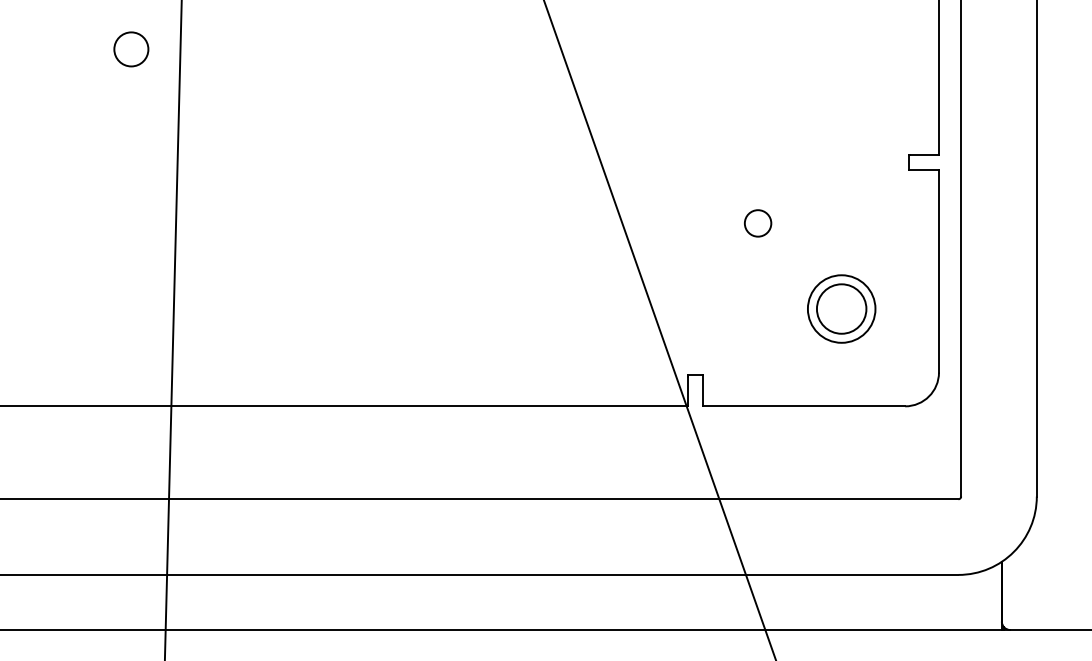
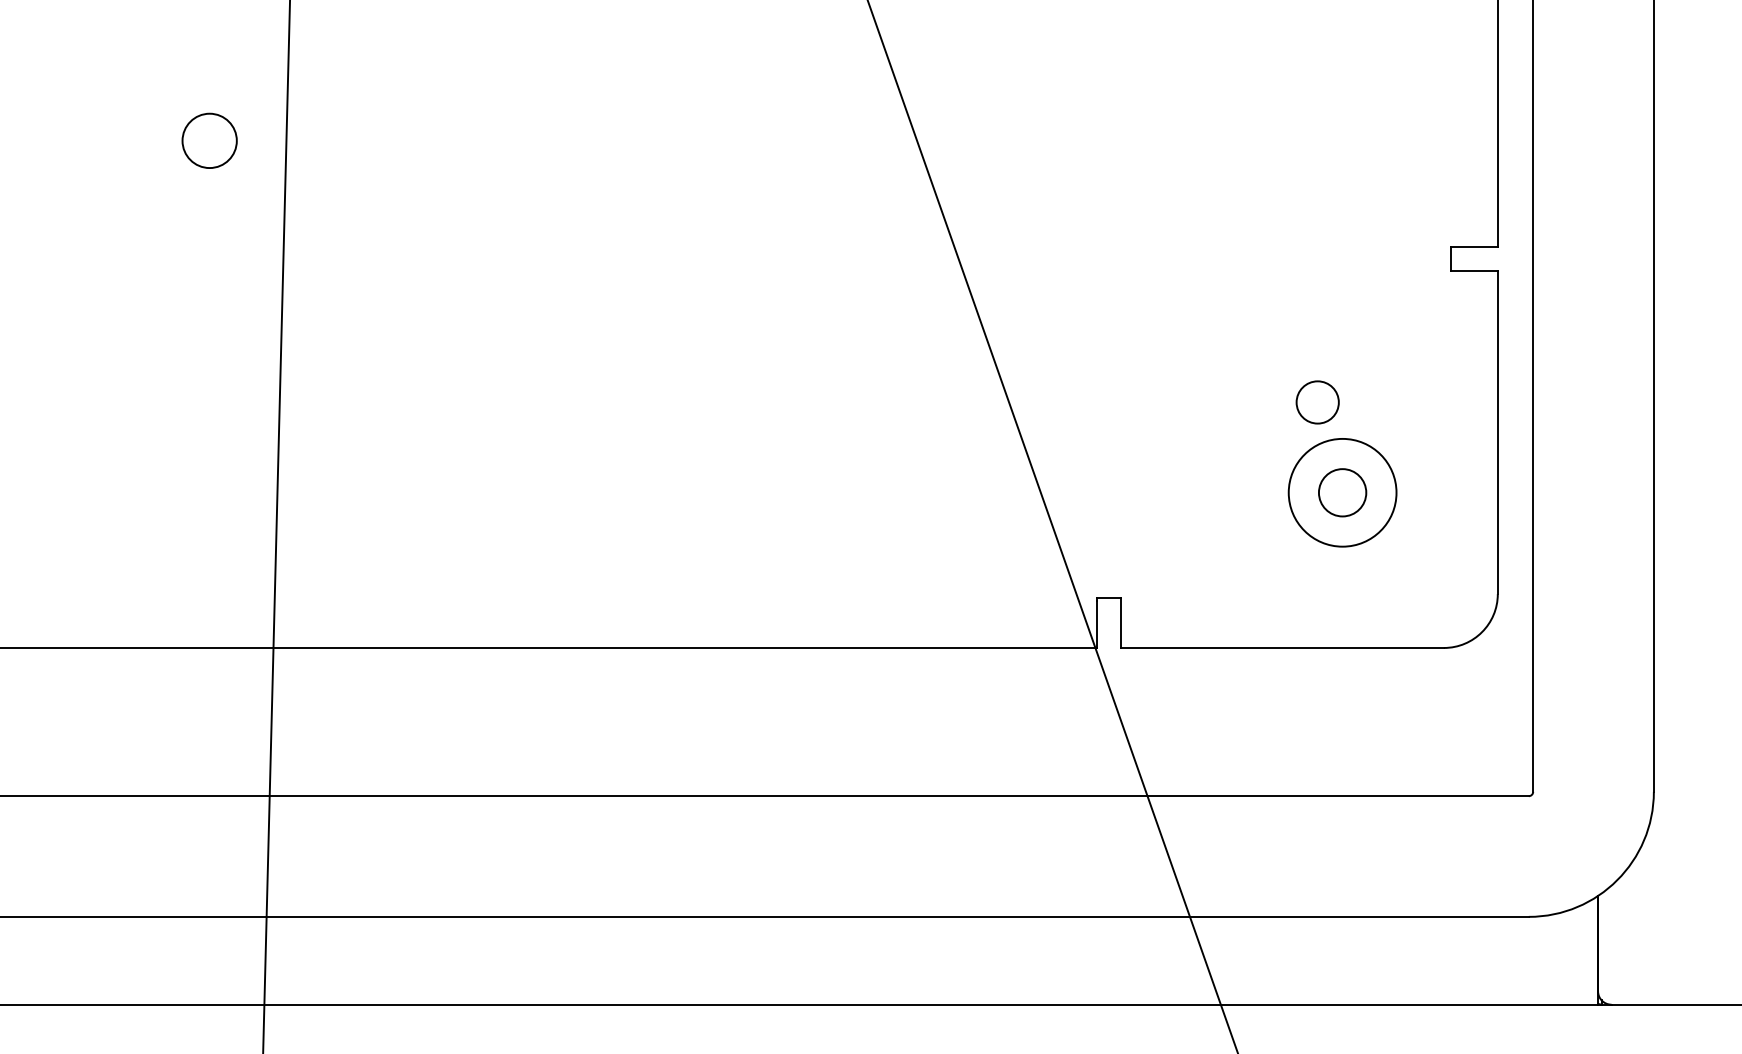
circle: (131, 49) -> (209, 141), moved
circle: (758, 223) -> (1318, 402), moved
circle: (841, 308) -> (1342, 491), size x0.6

